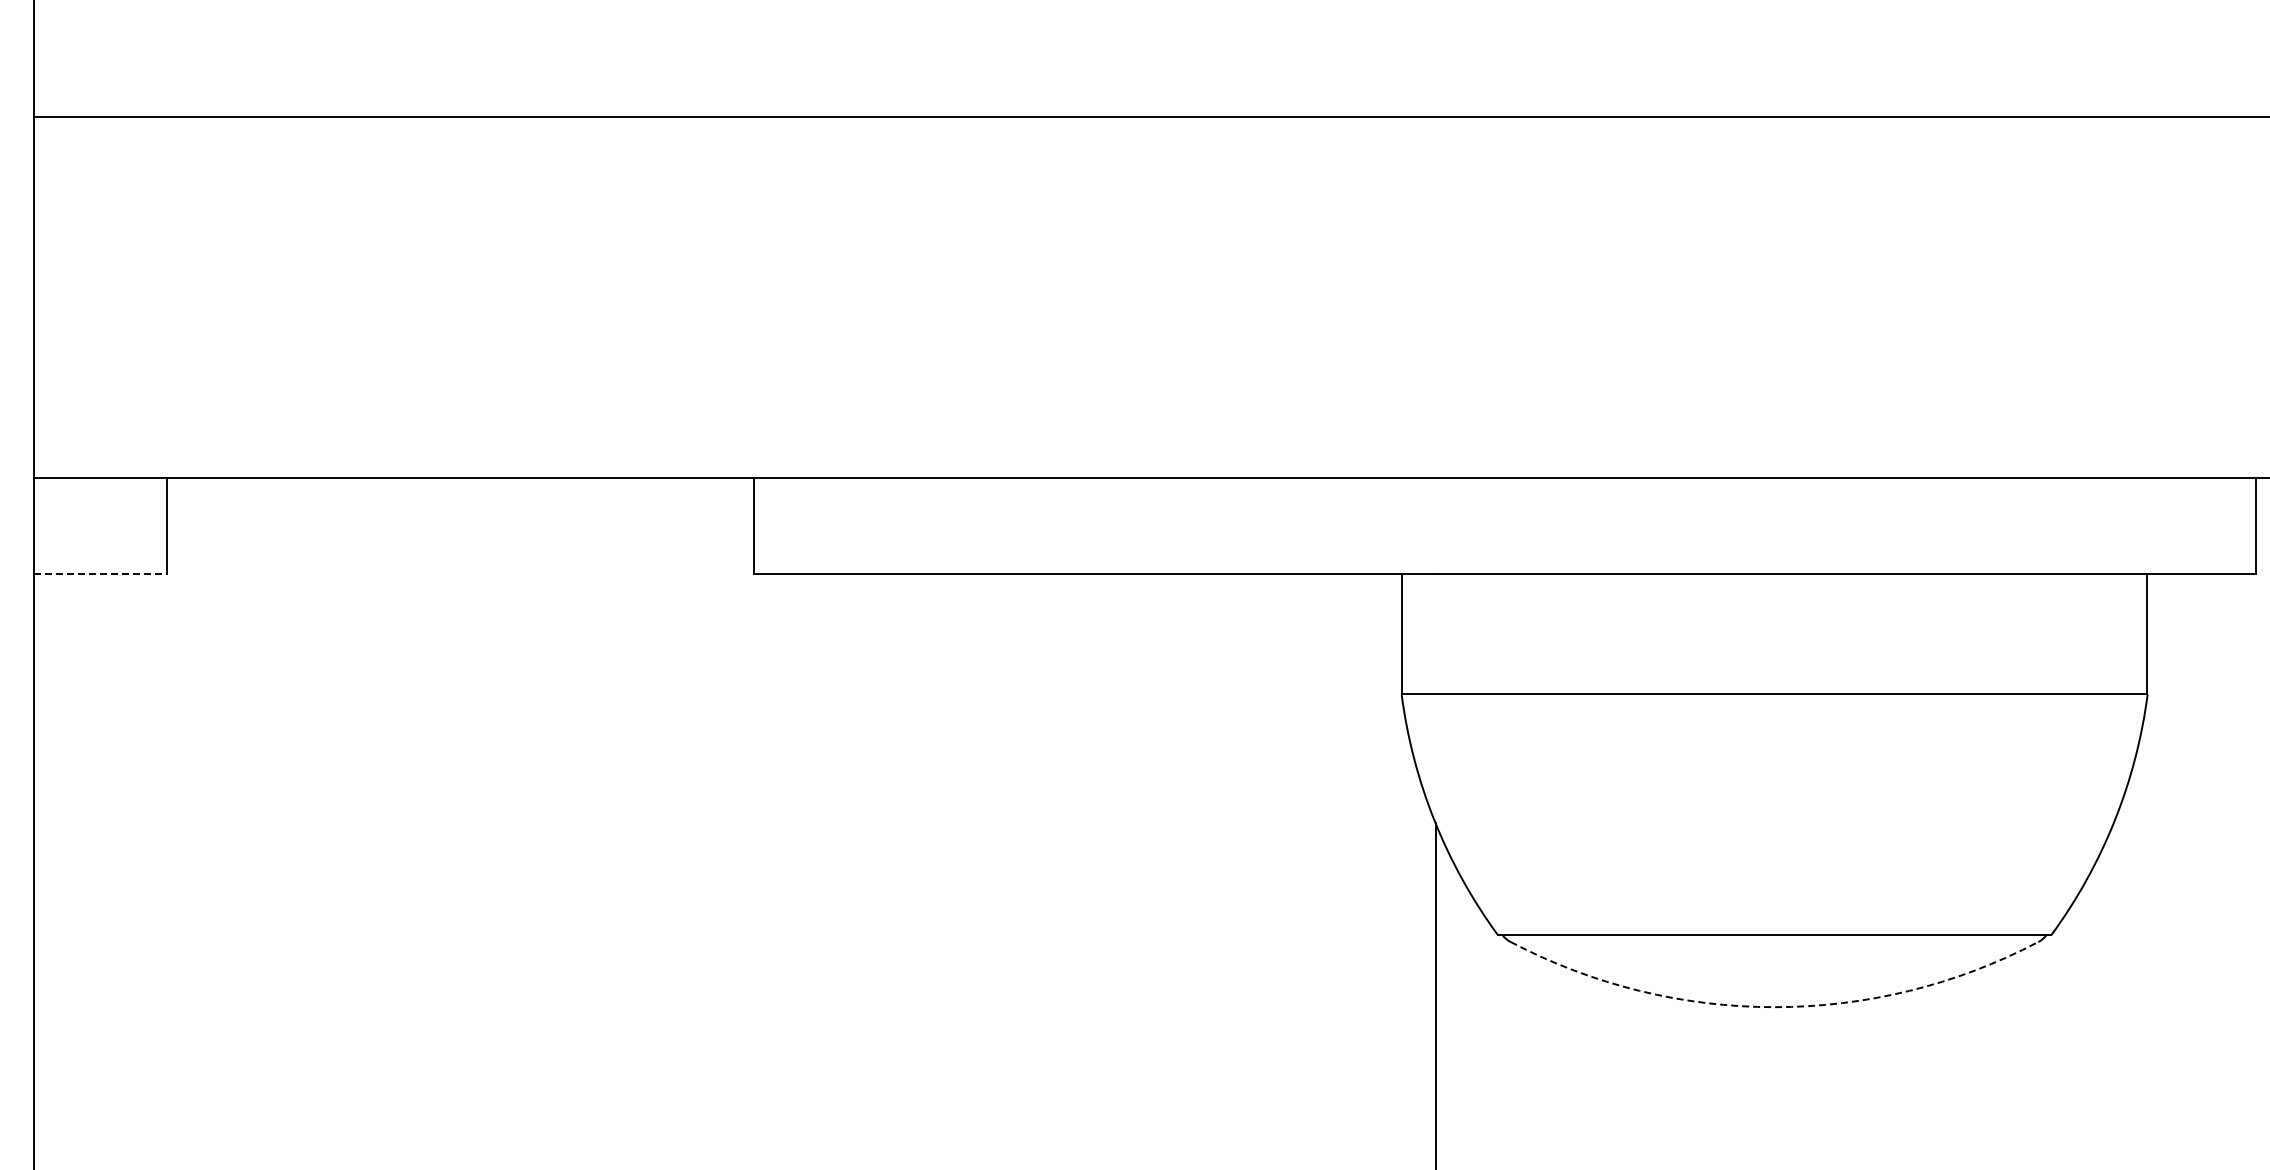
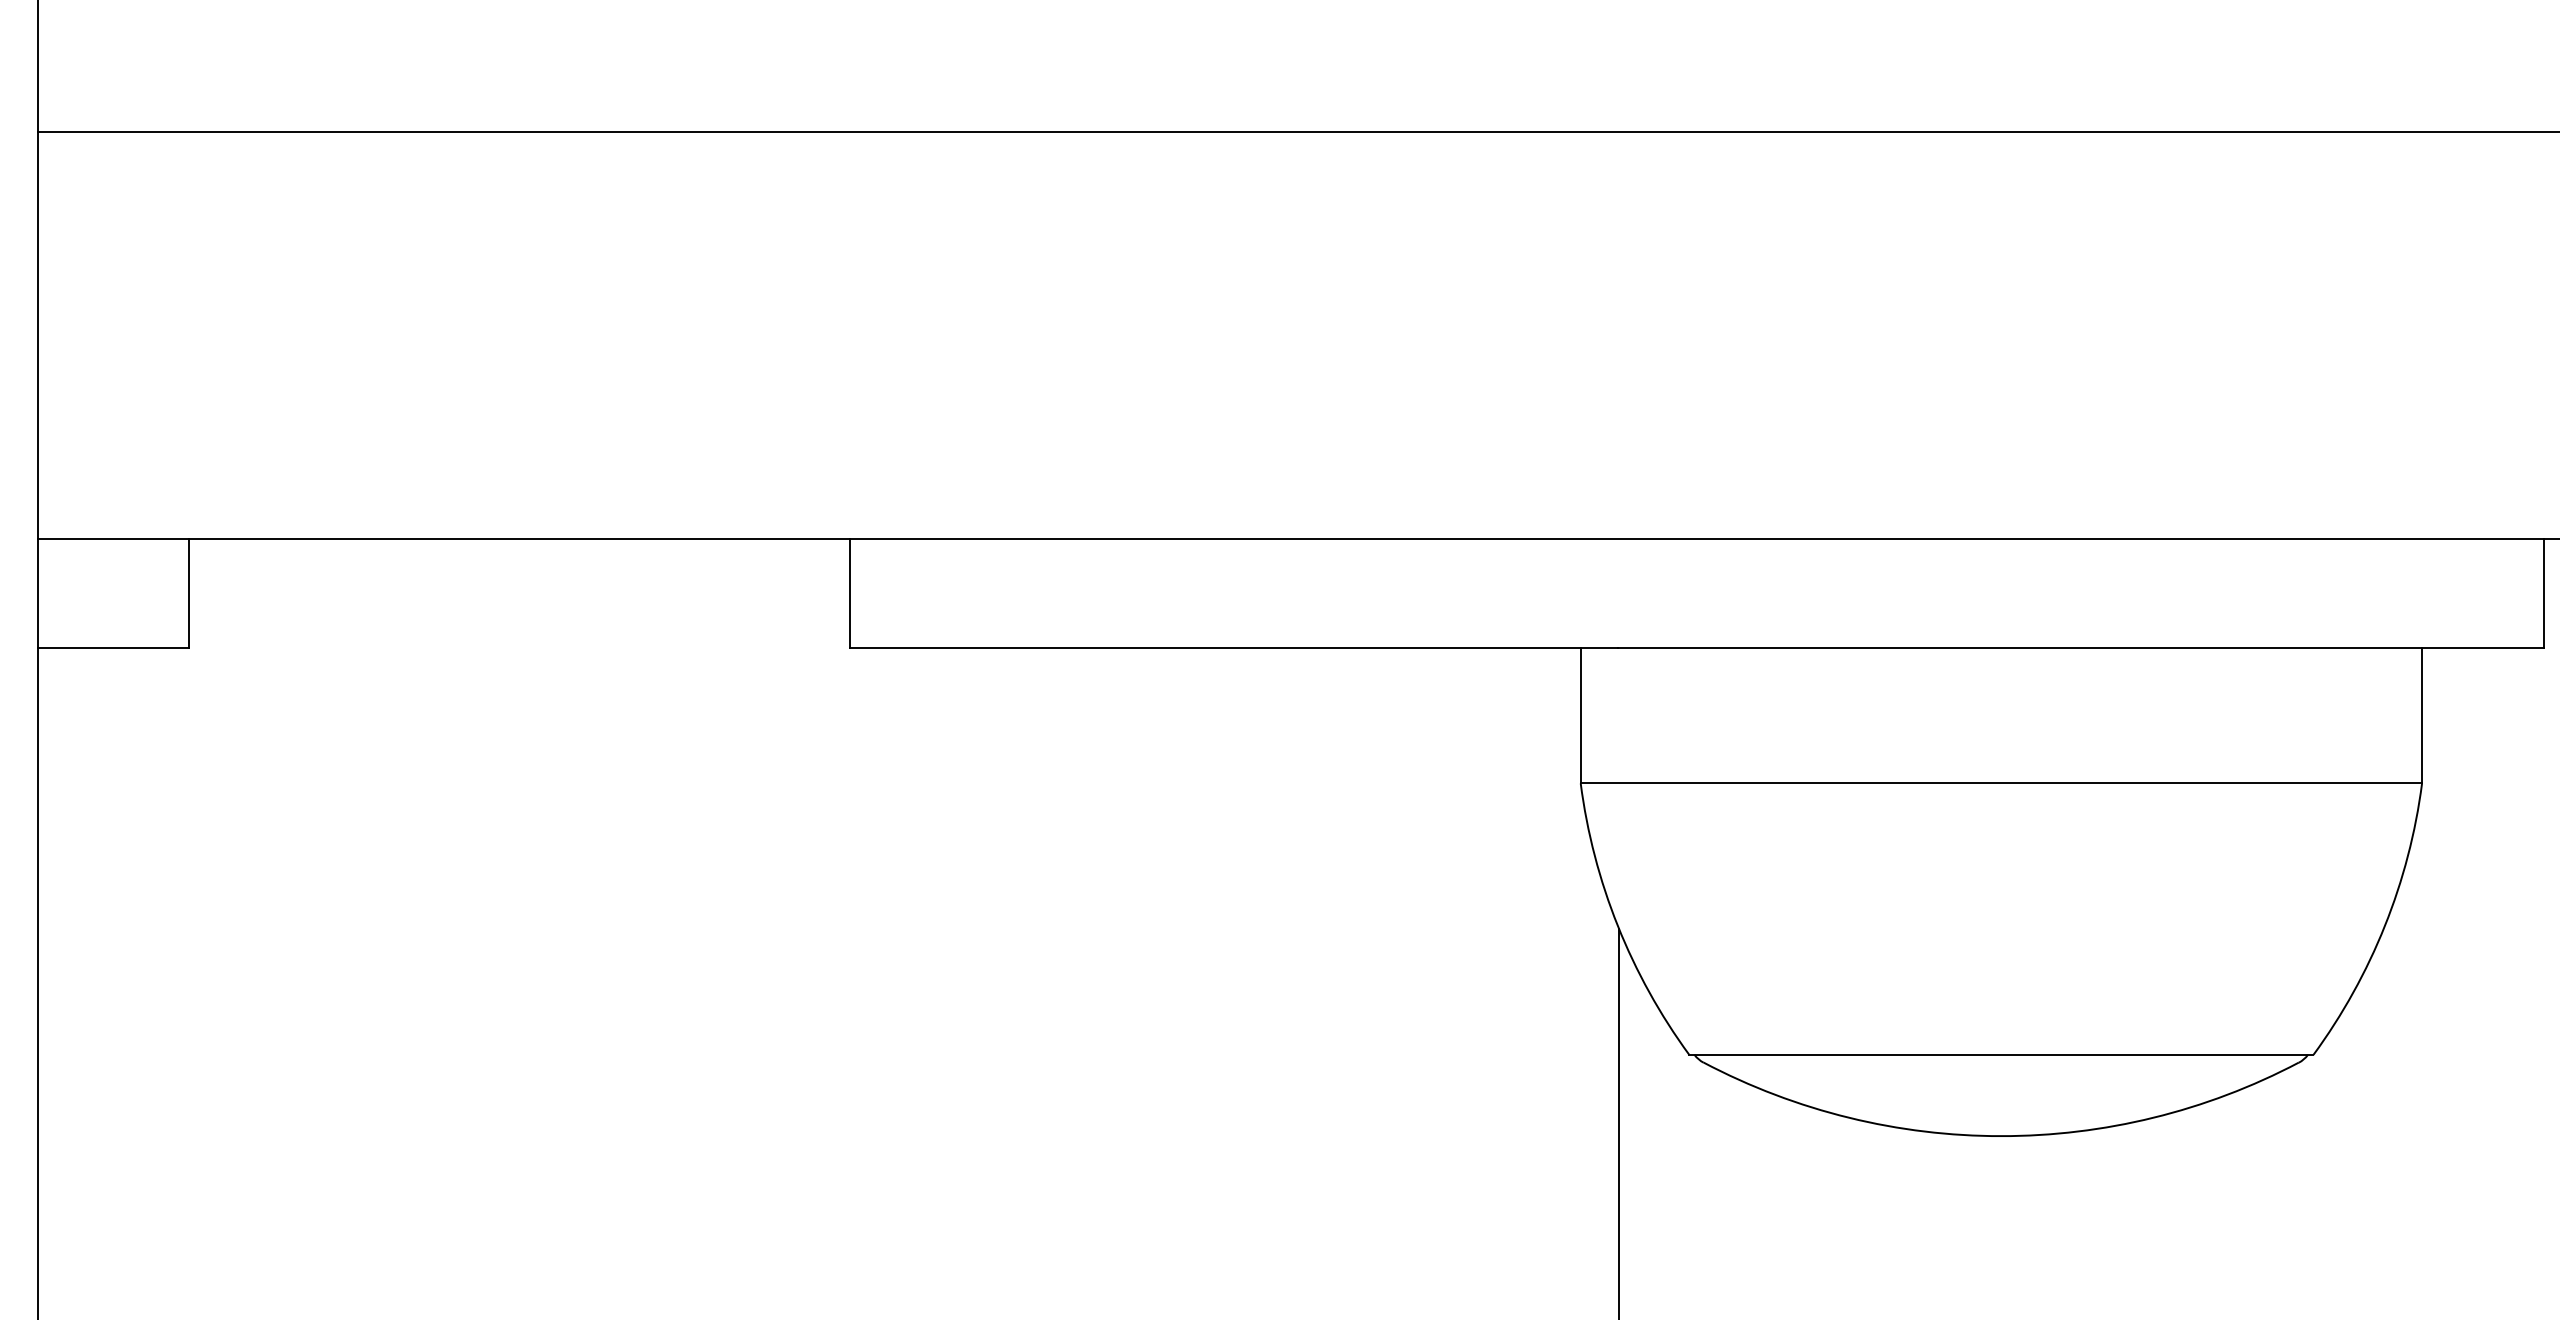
line: (100, 574) -> (113, 648), dashed -> solid
arc: (1774, 1007) -> (2001, 1136), dashed -> solid

